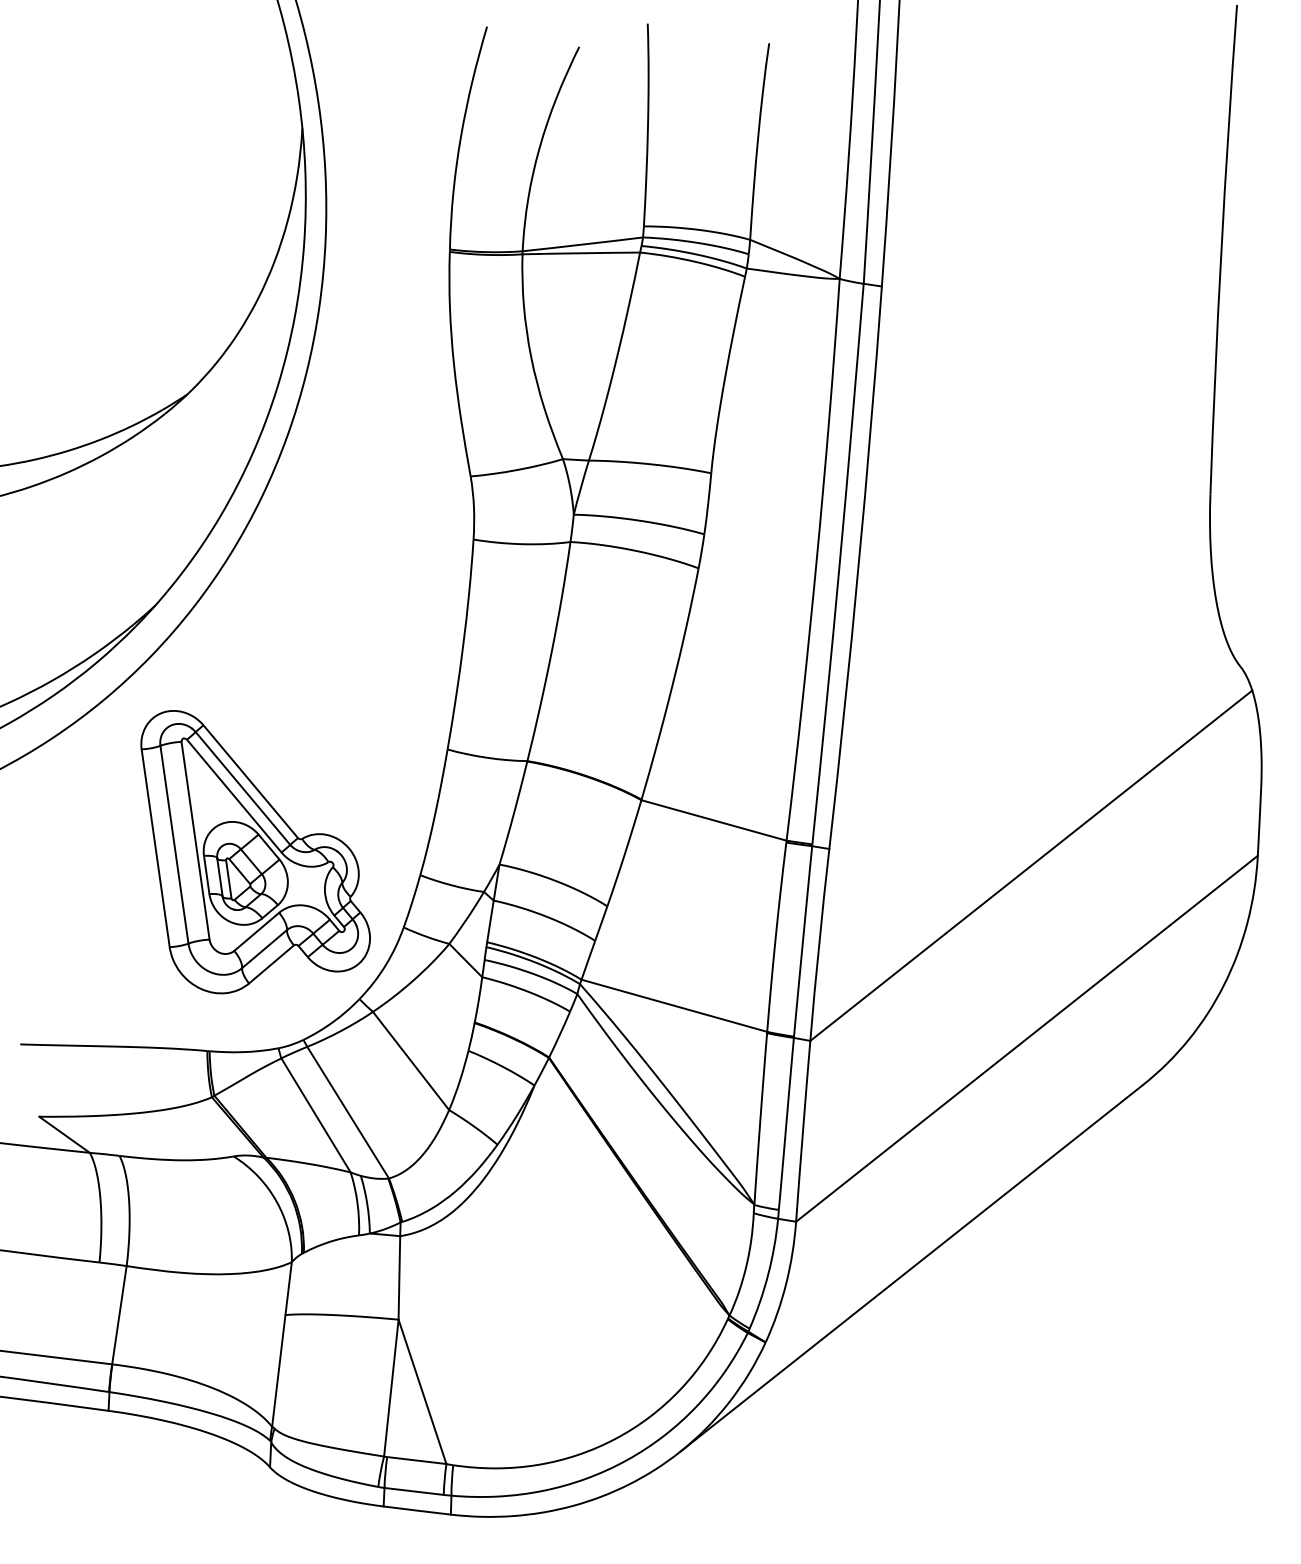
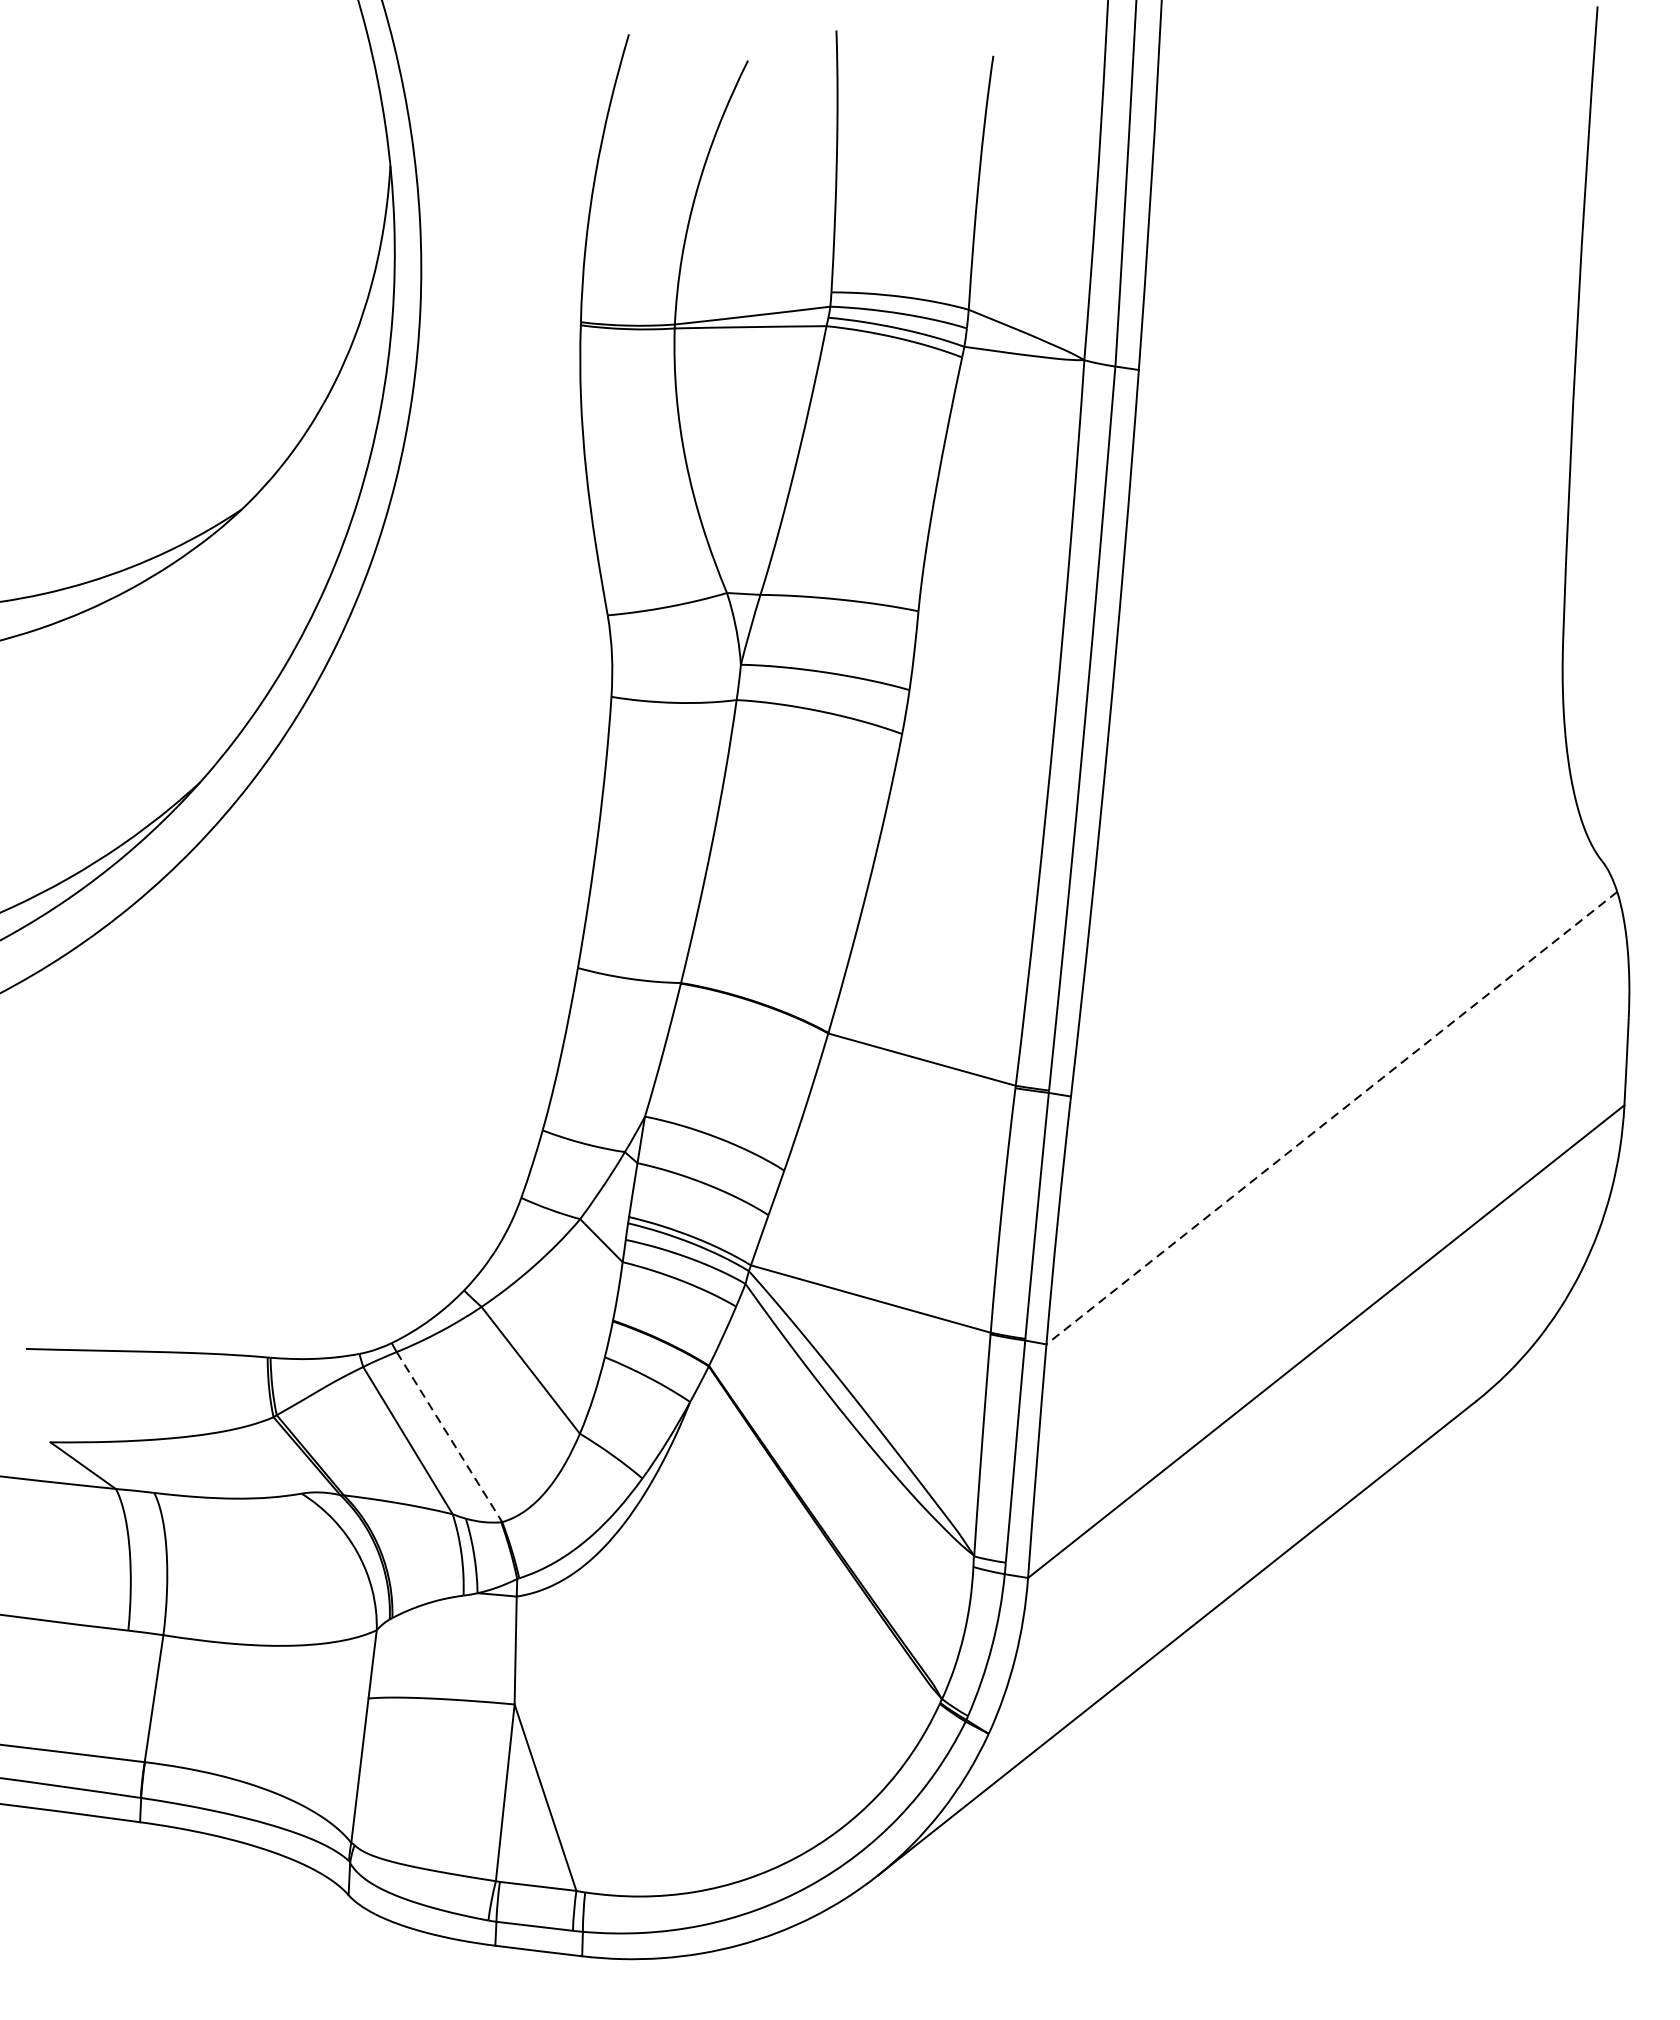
part: (255, 852) -> (329, 1101), removed
line: (1031, 865) -> (1332, 1117), solid -> dashed
line: (348, 1113) -> (449, 1438), solid -> dashed

